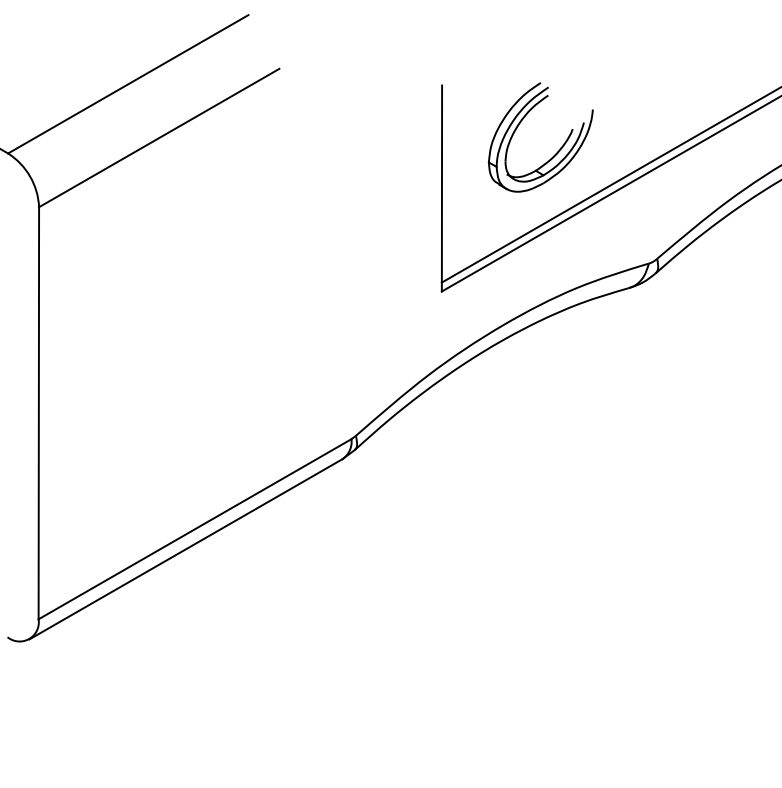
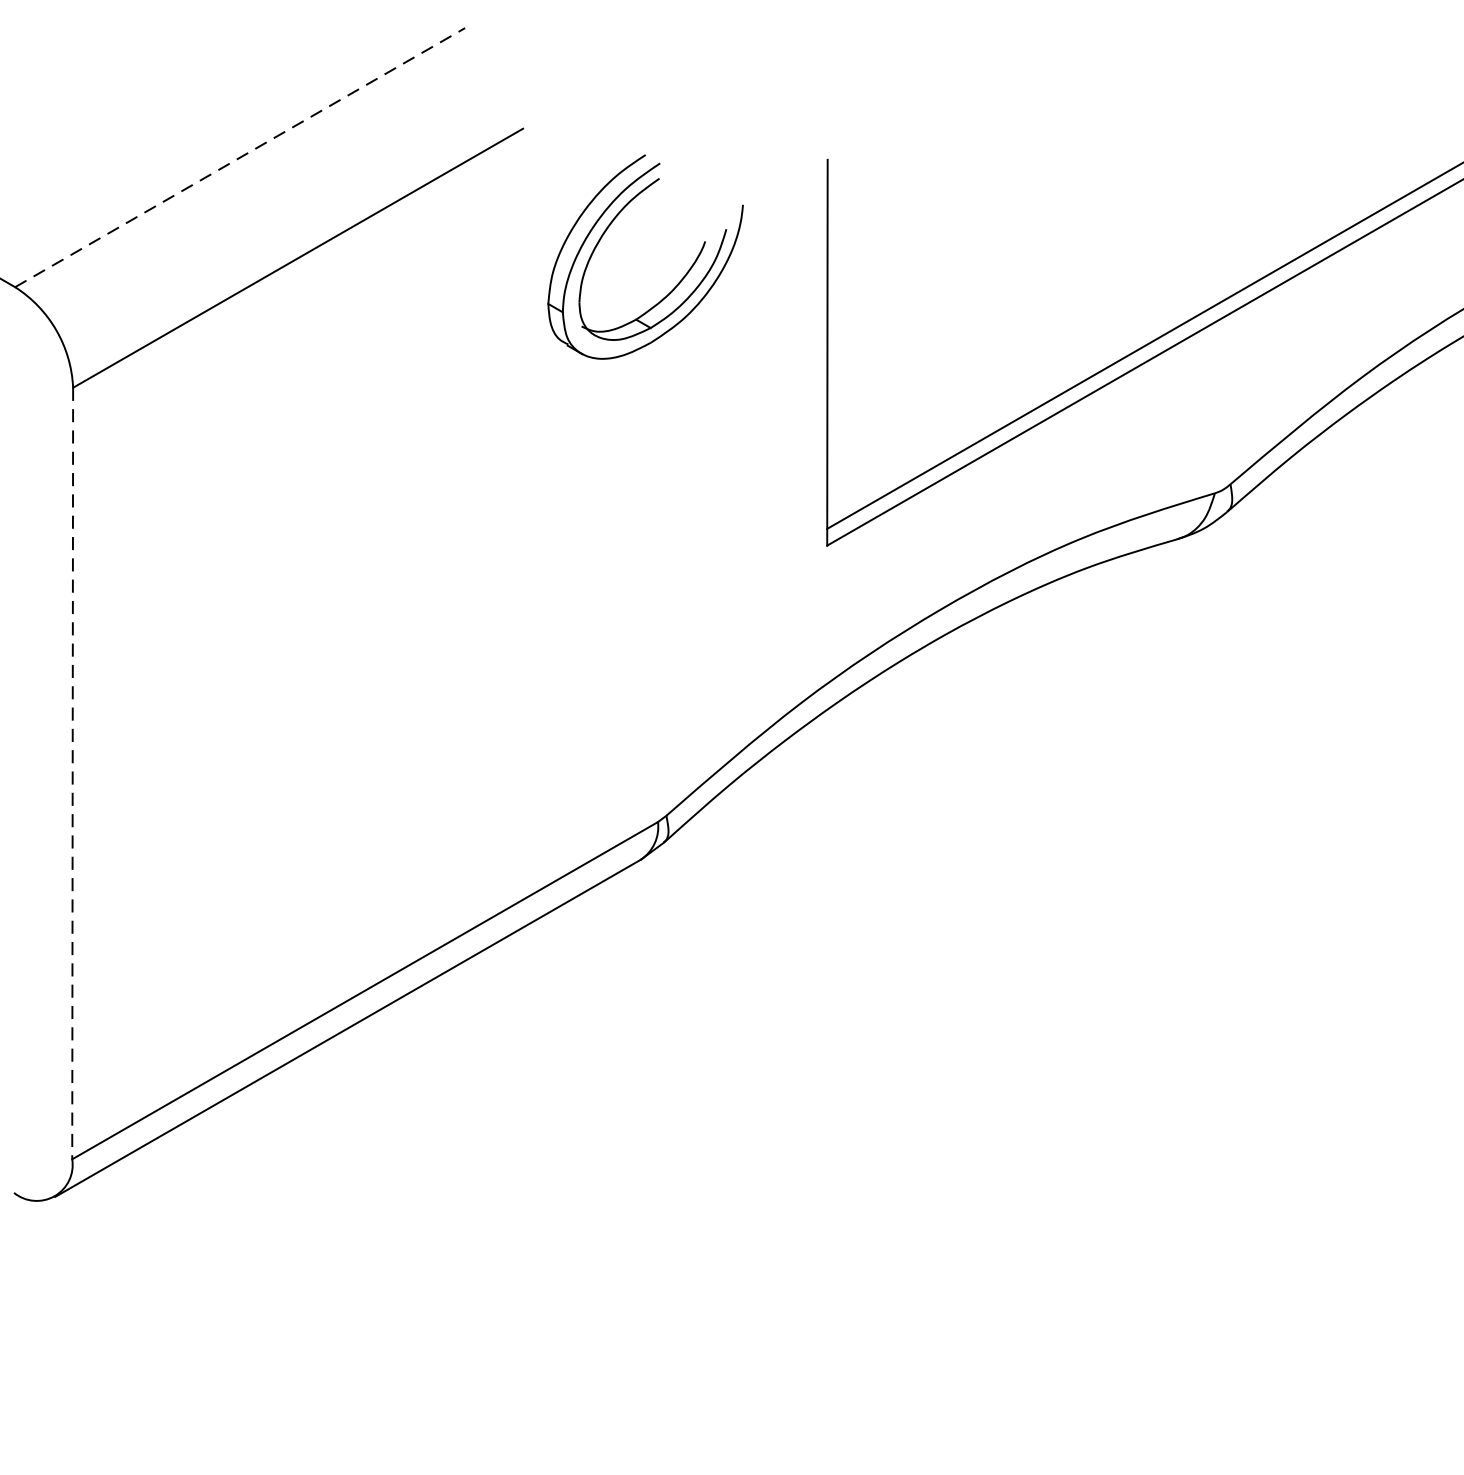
line: (128, 84) -> (240, 158), solid -> dashed
part: (556, 152) -> (674, 285), moved
line: (38, 413) -> (72, 774), solid -> dashed

